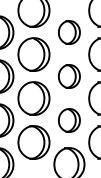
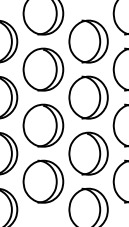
part: (69, 32) -> (88, 41), size x1.43
part: (69, 76) -> (88, 97), size x1.43
part: (69, 120) -> (88, 153), size x1.43

